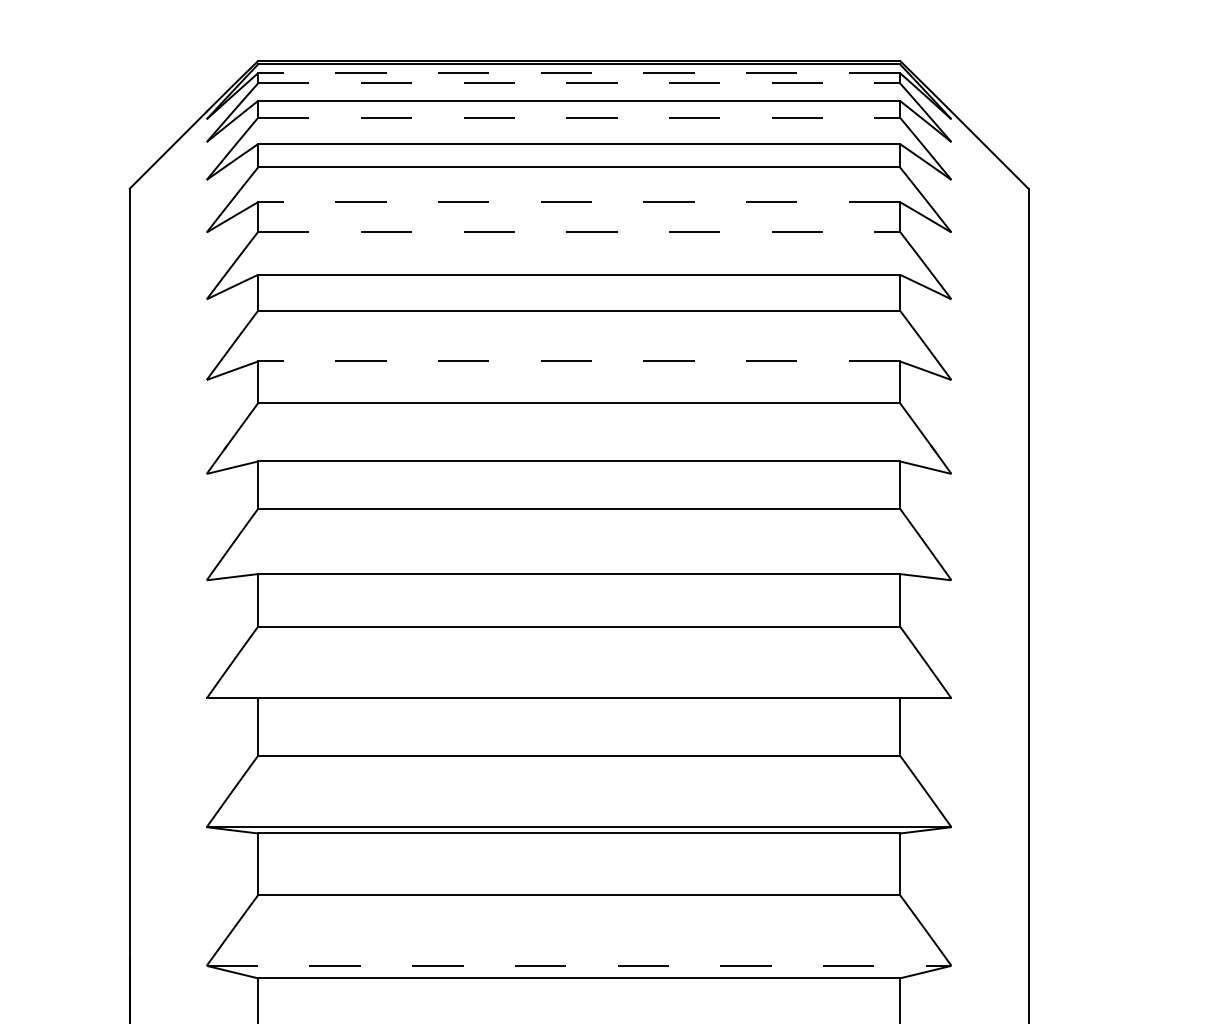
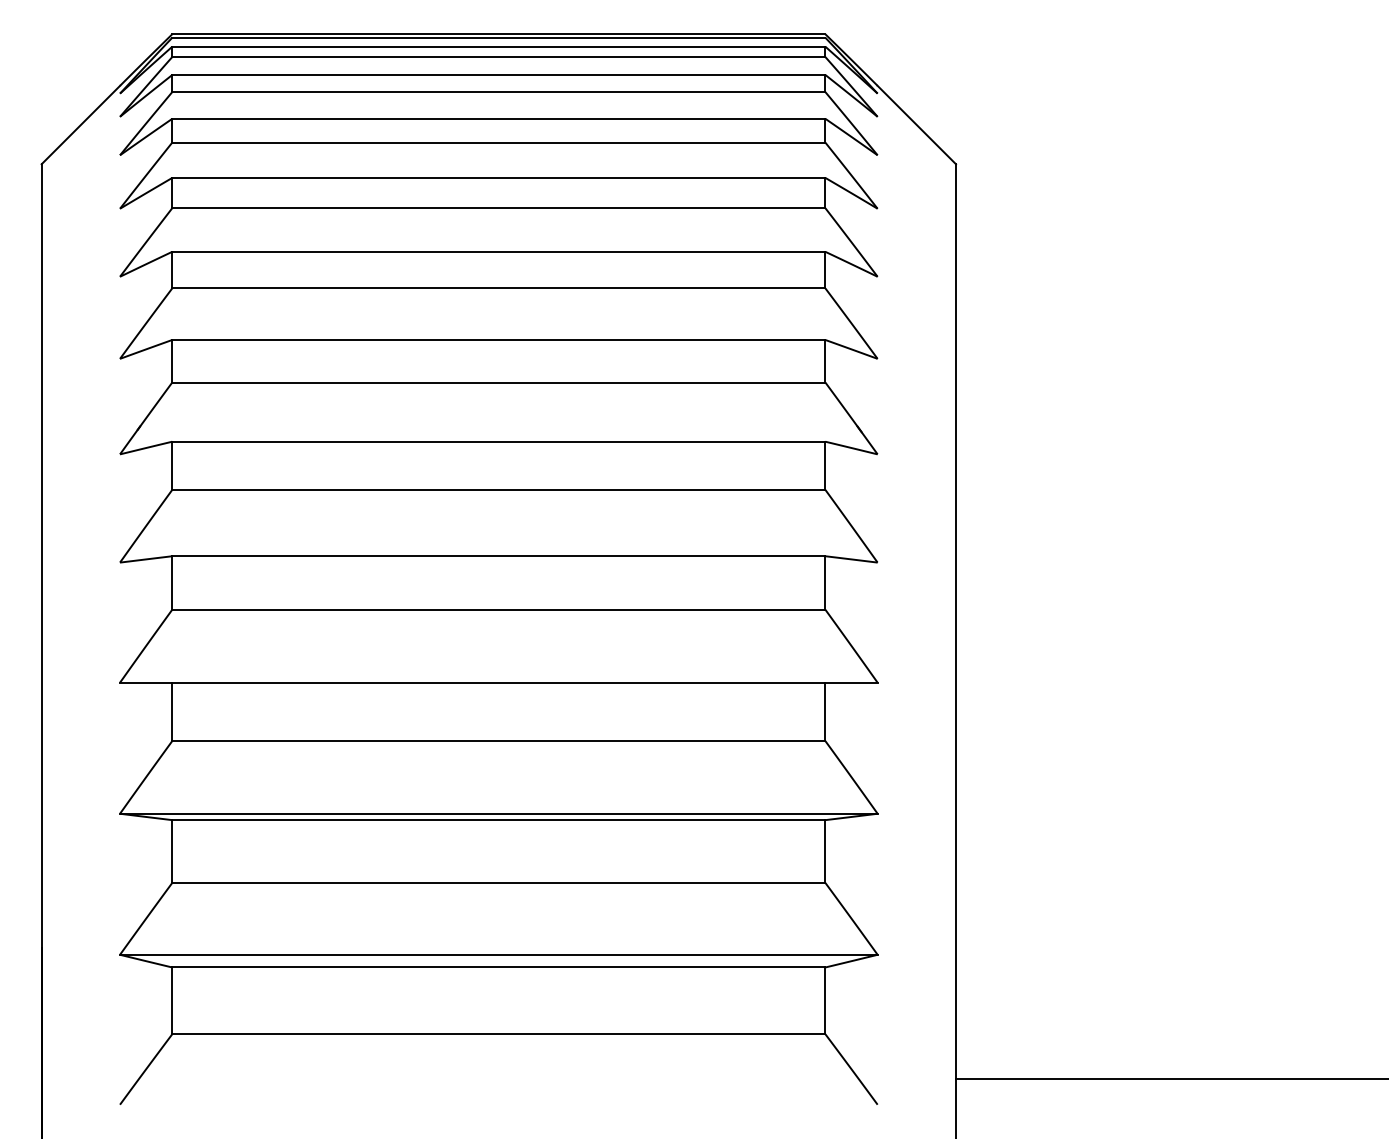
line: (578, 73) -> (498, 46), dashed -> solid
line: (578, 83) -> (498, 57), dashed -> solid
line: (578, 118) -> (498, 92), dashed -> solid
line: (578, 201) -> (498, 177), dashed -> solid
line: (578, 232) -> (498, 208), dashed -> solid
line: (578, 361) -> (498, 339), dashed -> solid
line: (578, 965) -> (498, 954), dashed -> solid

